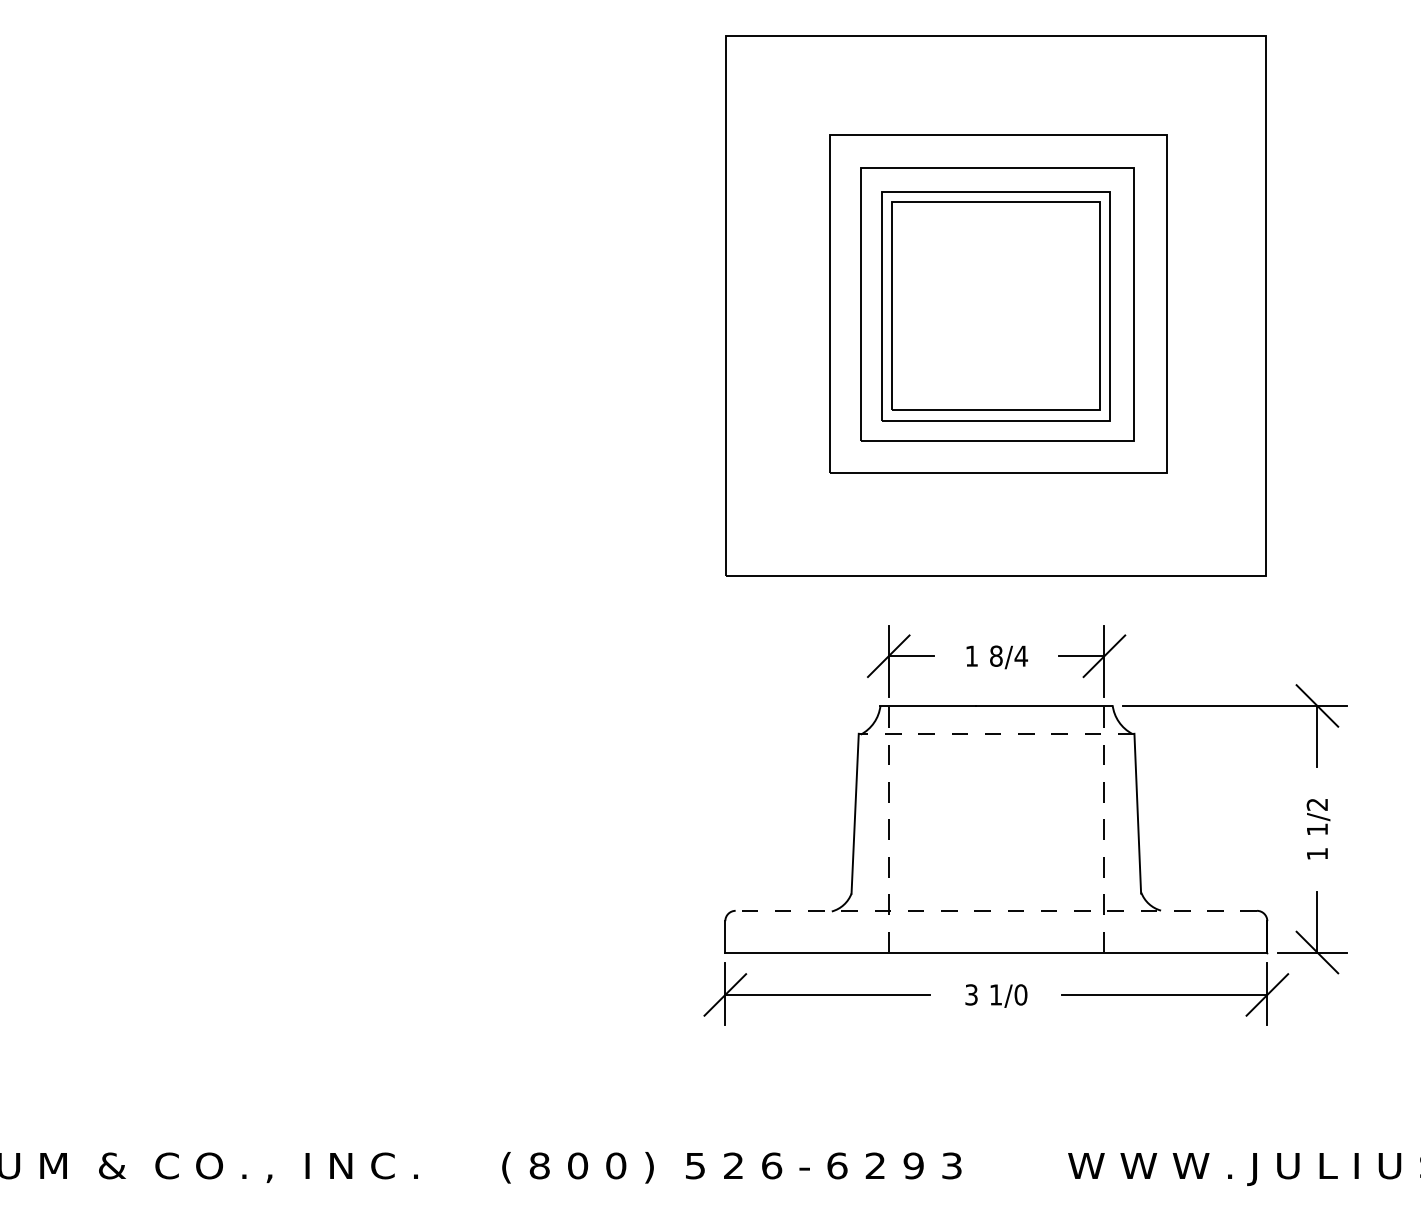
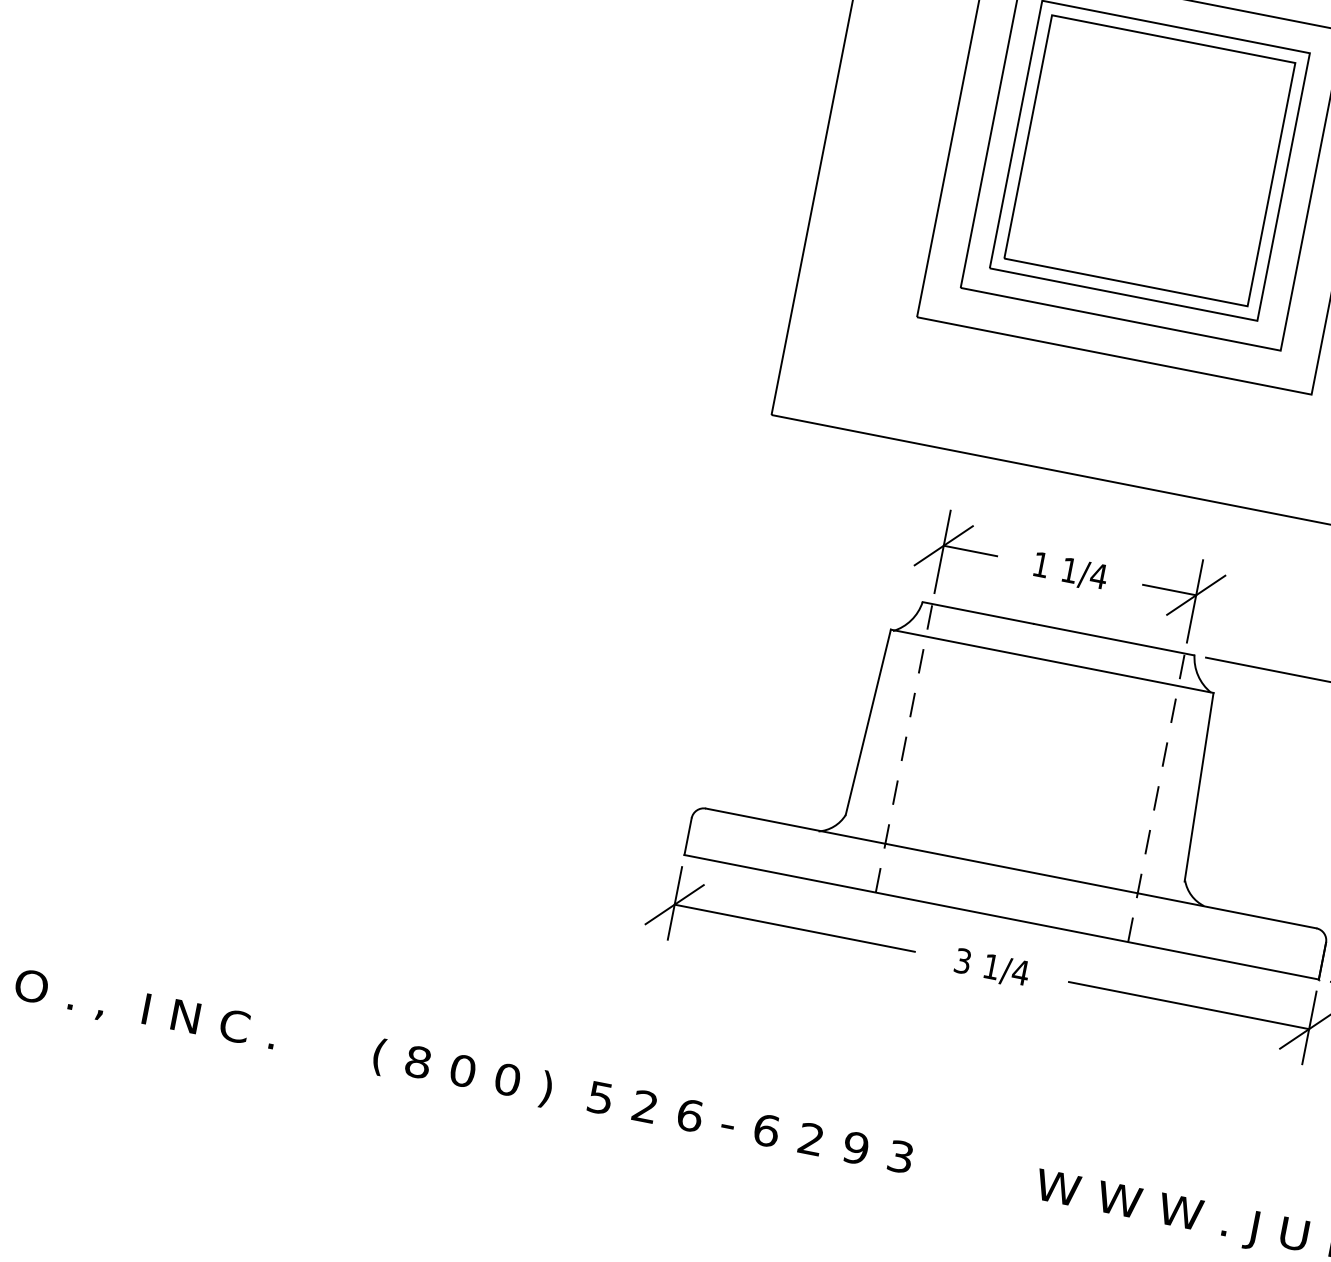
text: (996, 655) -> (1070, 569), 8/4 -> 1/4
line: (996, 733) -> (1052, 660), dashed -> solid
line: (996, 910) -> (1011, 868), dashed -> solid
text: (1020, 994) -> (1020, 971), 1/0 -> 1/4

